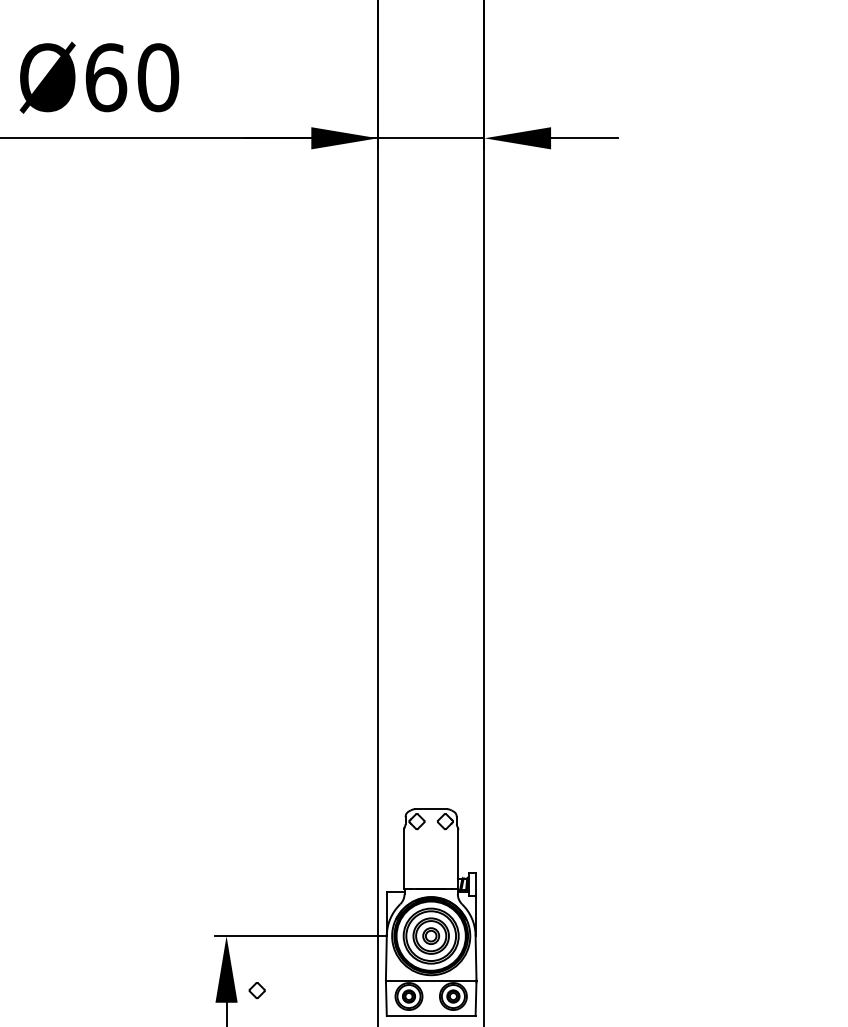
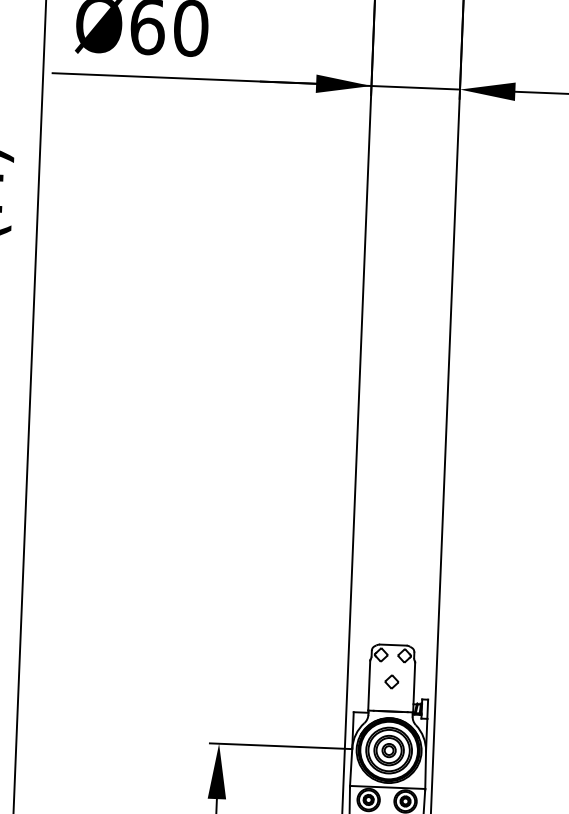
part: (256, 990) -> (391, 681), moved

